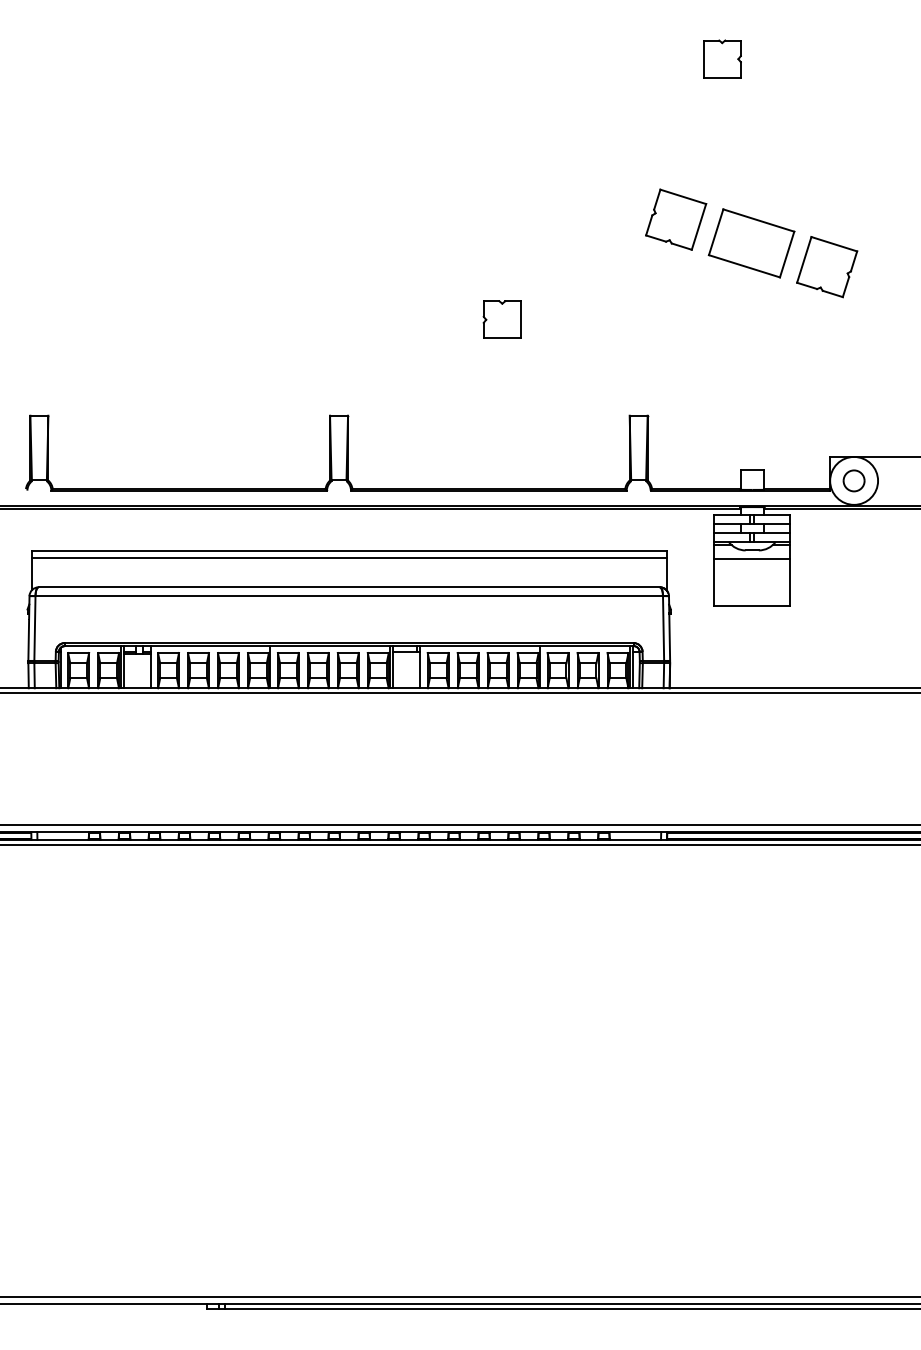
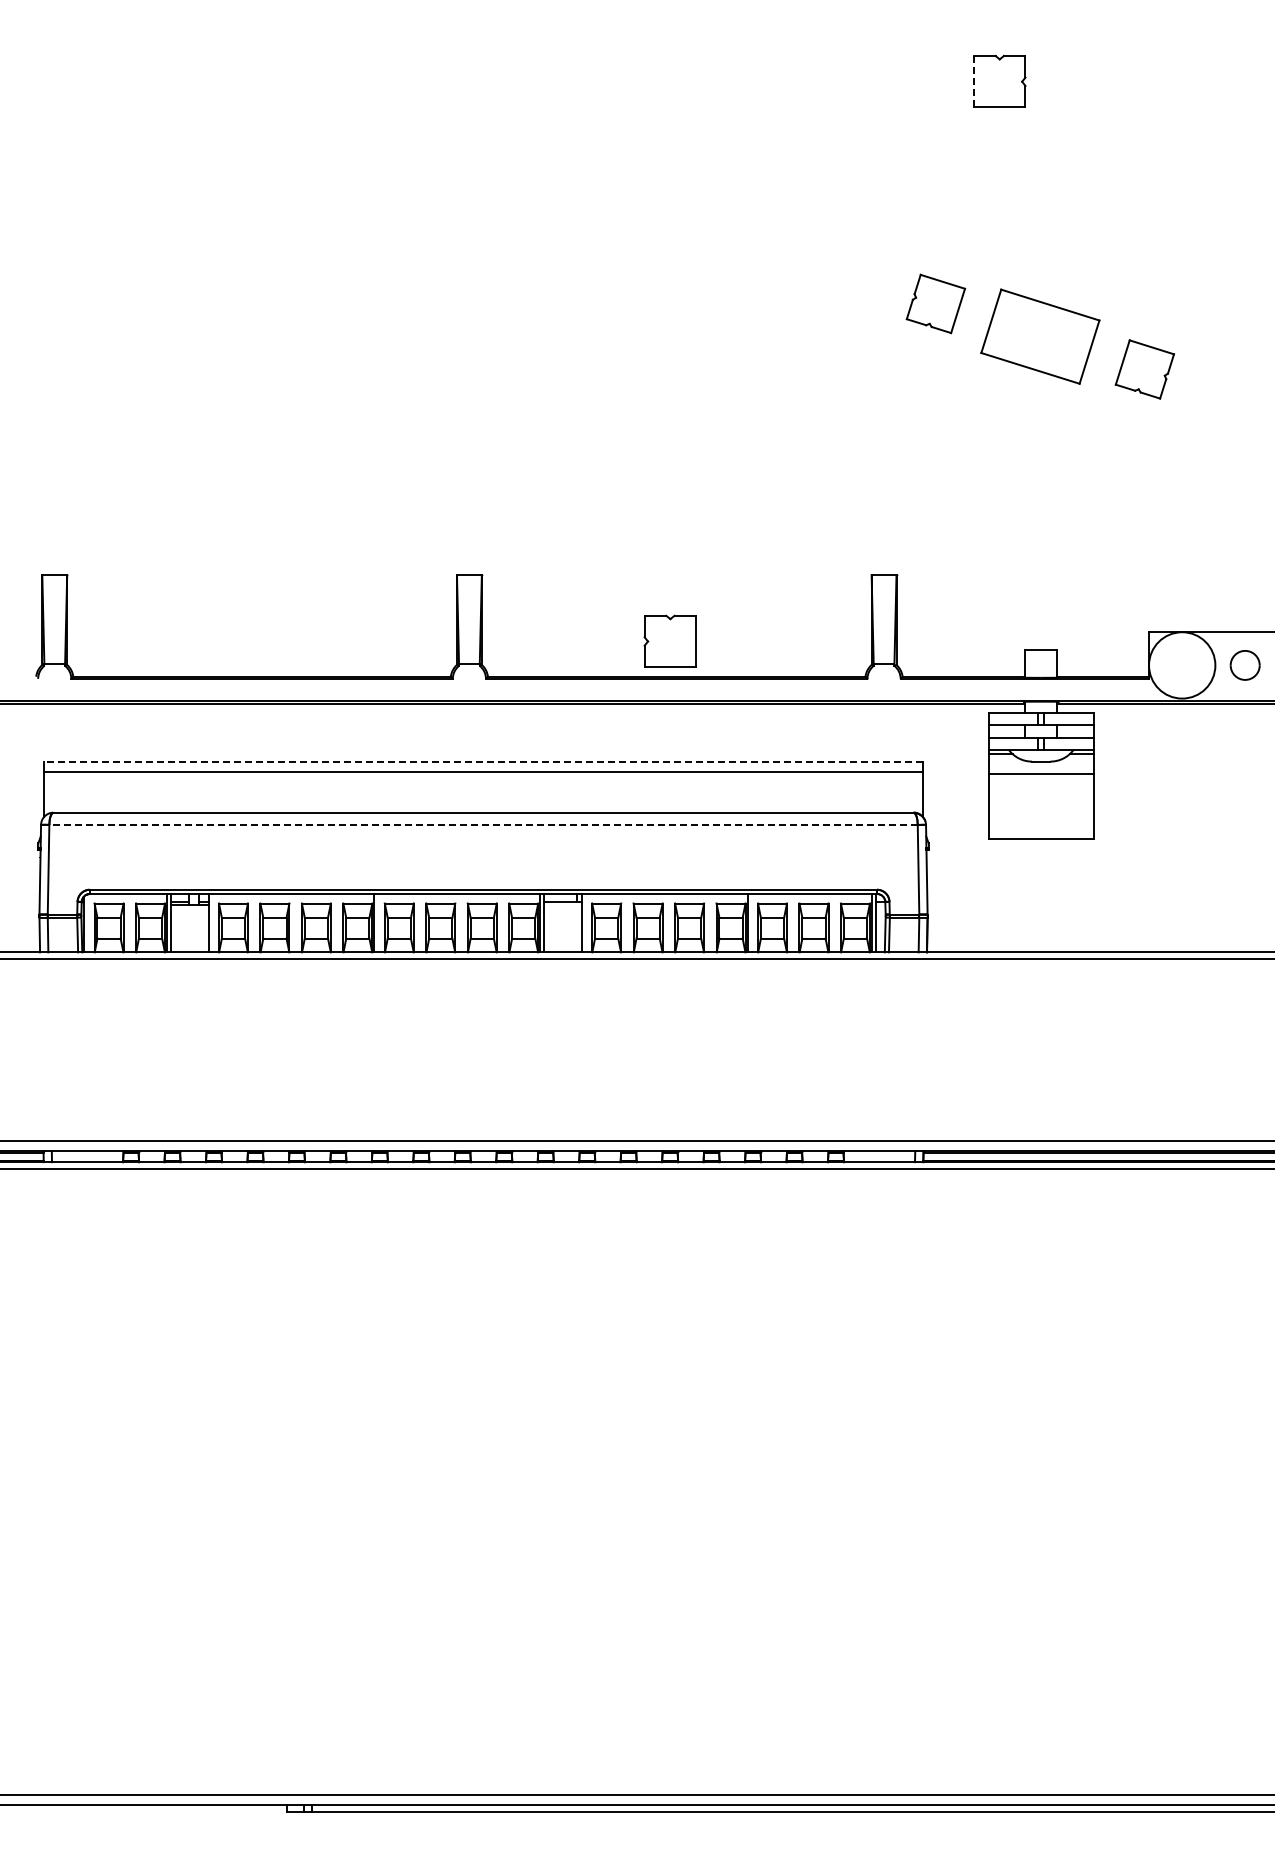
line: (704, 58) -> (974, 81), solid -> dashed
part: (675, 219) -> (935, 303), size x0.7
part: (826, 267) -> (1144, 369), size x0.7
part: (501, 319) -> (669, 640), moved
part: (853, 480) -> (1244, 665), moved
line: (349, 551) -> (483, 762), solid -> dashed
line: (349, 595) -> (483, 824), solid -> dashed

